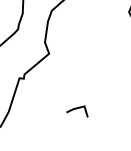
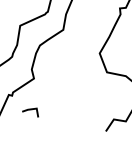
line: (76, 109) -> (30, 110), moved

